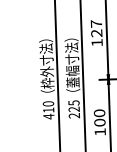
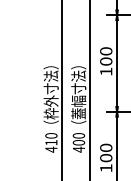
text: (96, 28) -> (106, 56), 127 -> 100
text: (73, 109) -> (78, 142), 225 -> 400

